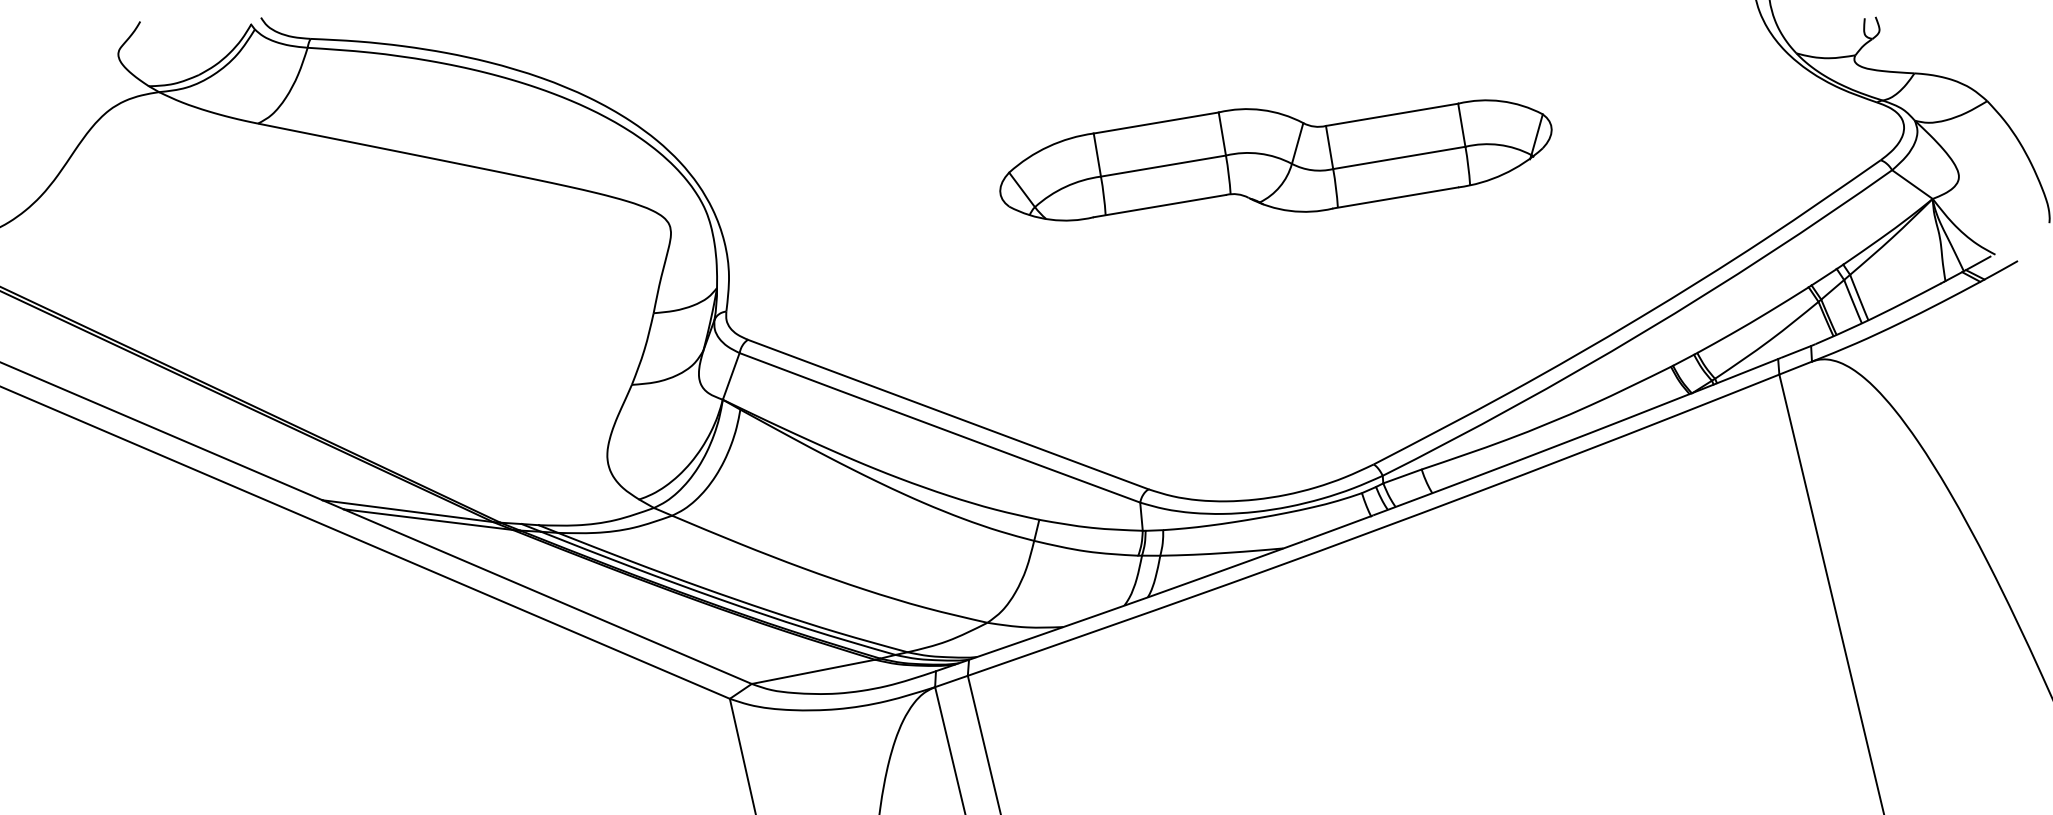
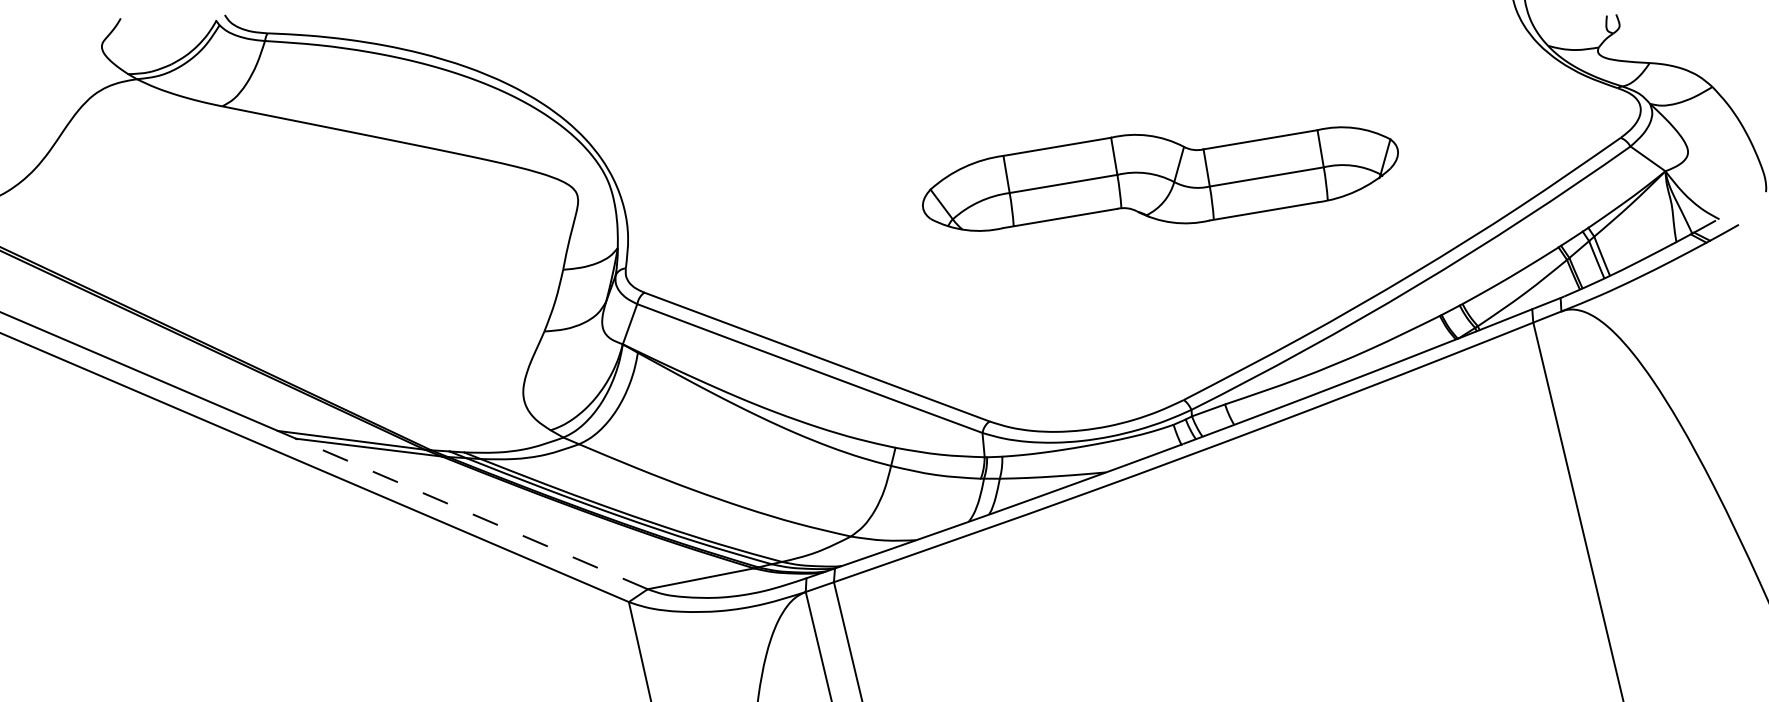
part: (1275, 159) -> (1160, 178), moved
line: (547, 596) -> (471, 513), solid -> dashed

